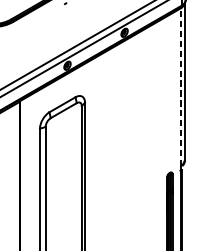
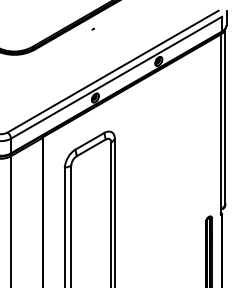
line: (180, 86) -> (220, 121), dashed -> solid

